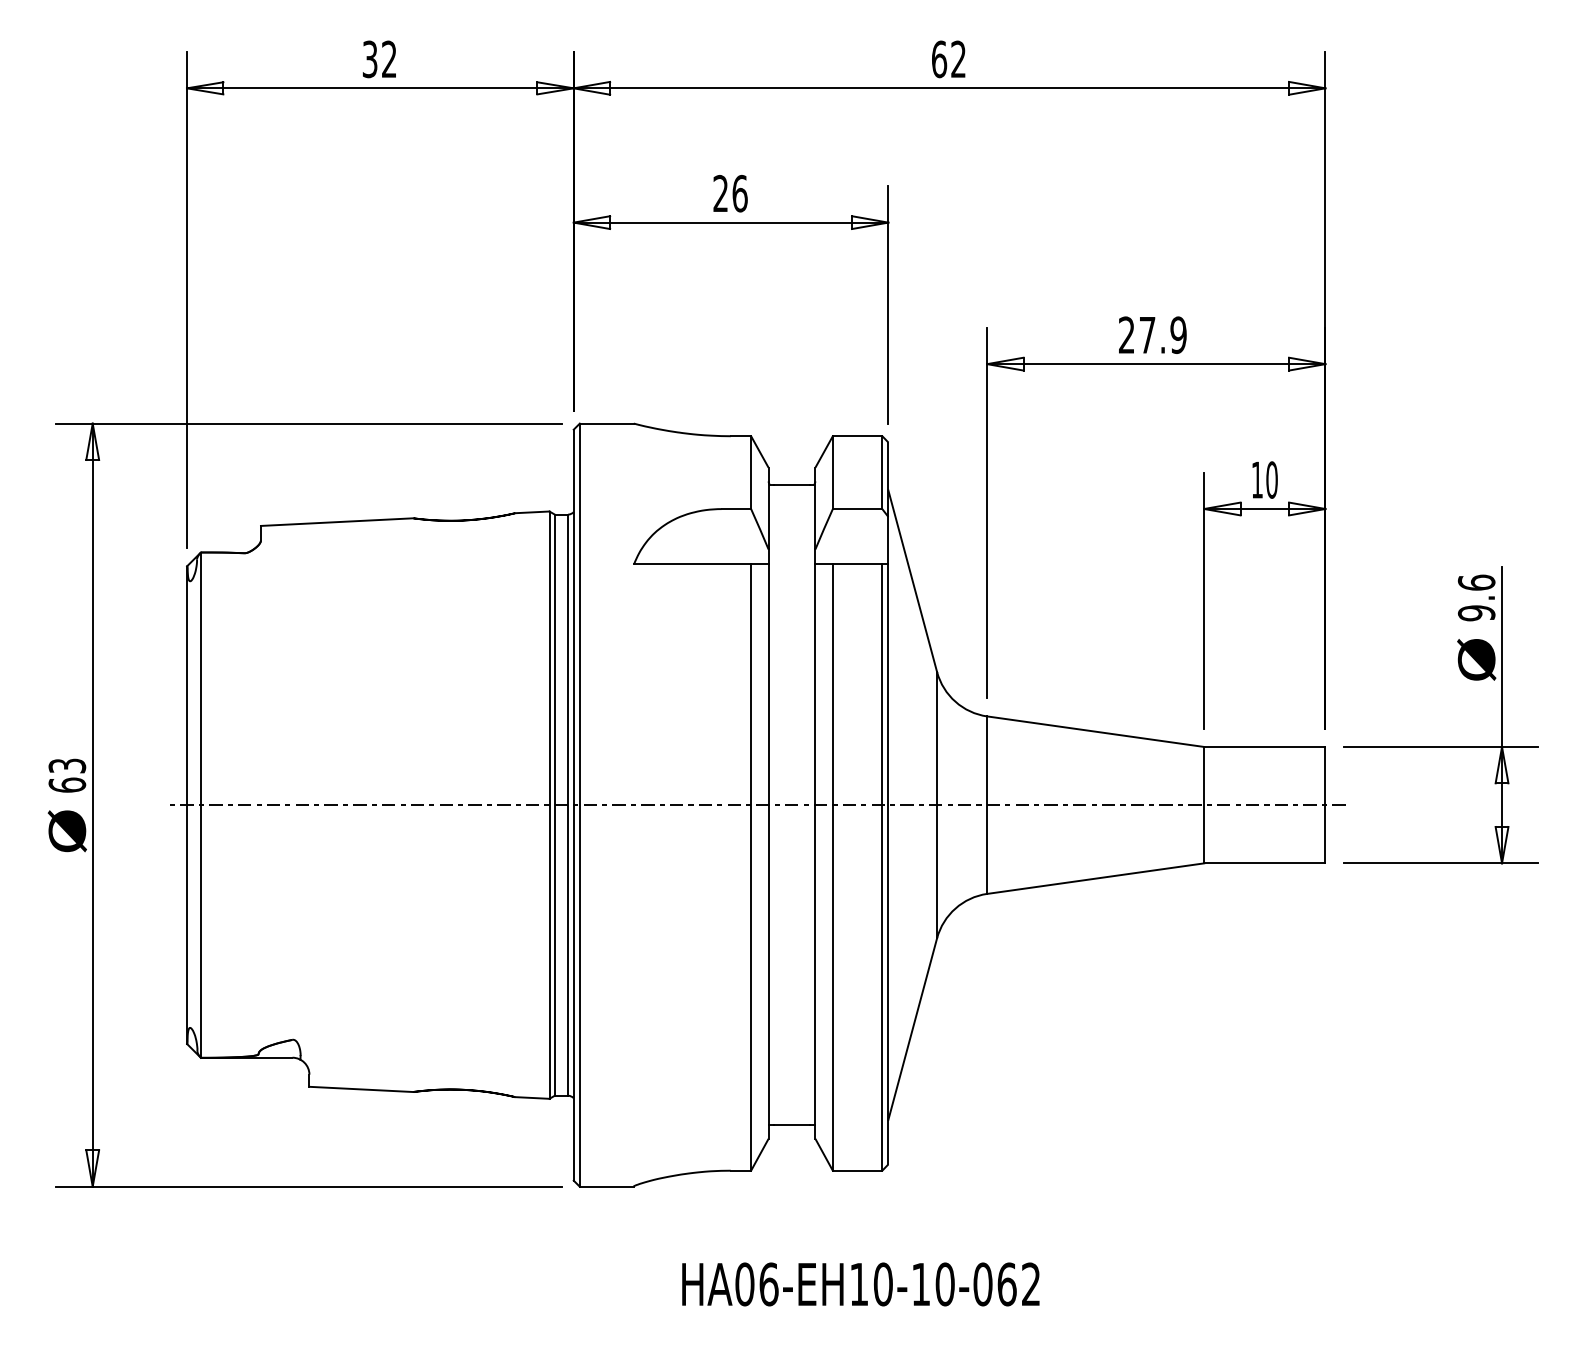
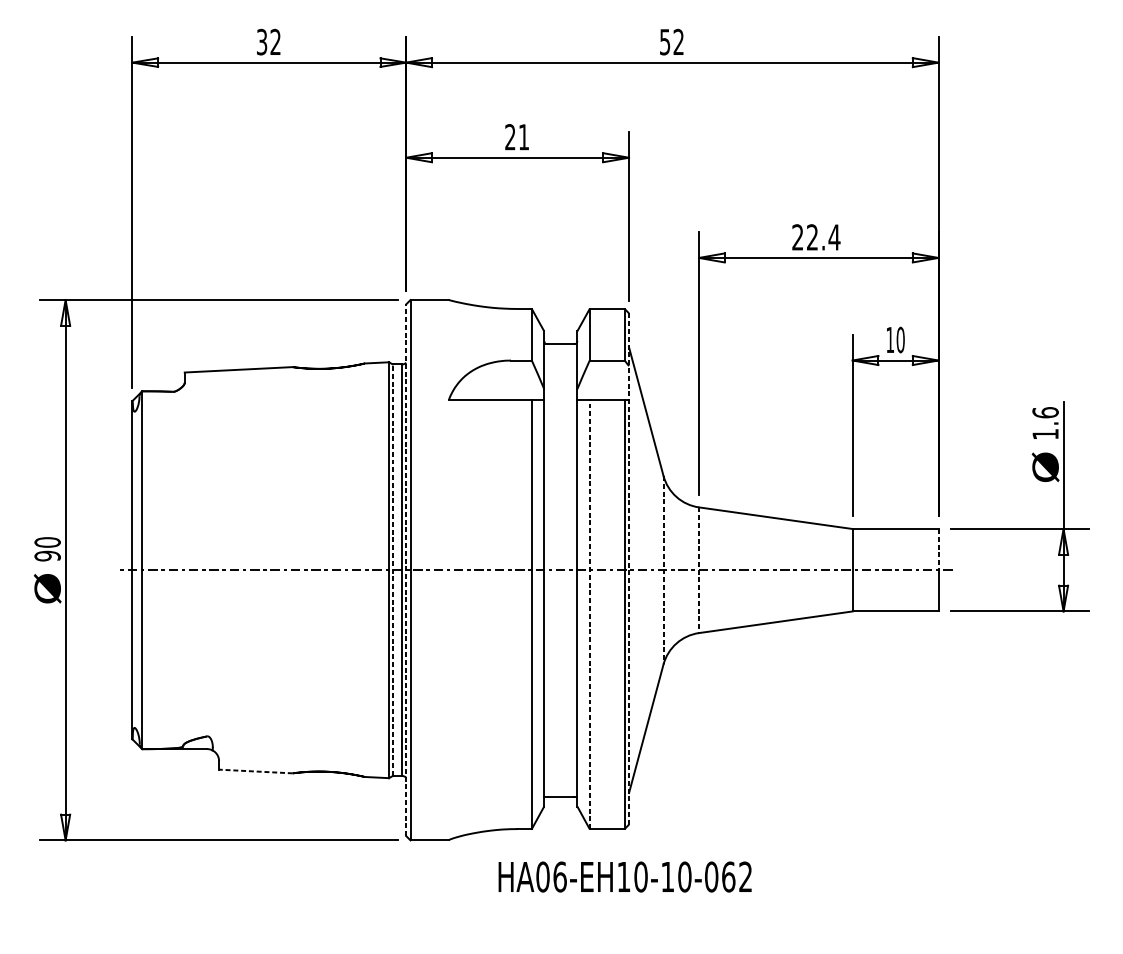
text: (939, 59) -> (665, 42), 62 -> 52
text: (739, 193) -> (523, 137), 26 -> 21
text: (1163, 334) -> (823, 236), 27.9 -> 22.4
text: (1476, 613) -> (1045, 434), 9.6 -> 1.6
text: (67, 775) -> (47, 549), 63 -> 90
line: (1325, 776) -> (938, 549), solid -> dashed
line: (888, 803) -> (629, 569), solid -> dashed
line: (573, 804) -> (406, 569), solid -> dashed
line: (554, 805) -> (392, 570), solid -> dashed
line: (937, 805) -> (663, 570), solid -> dashed
line: (987, 805) -> (699, 570), solid -> dashed
line: (832, 867) -> (589, 614), solid -> dashed
line: (360, 1089) -> (255, 771), solid -> dashed
text: (860, 1284) -> (624, 877), moved

